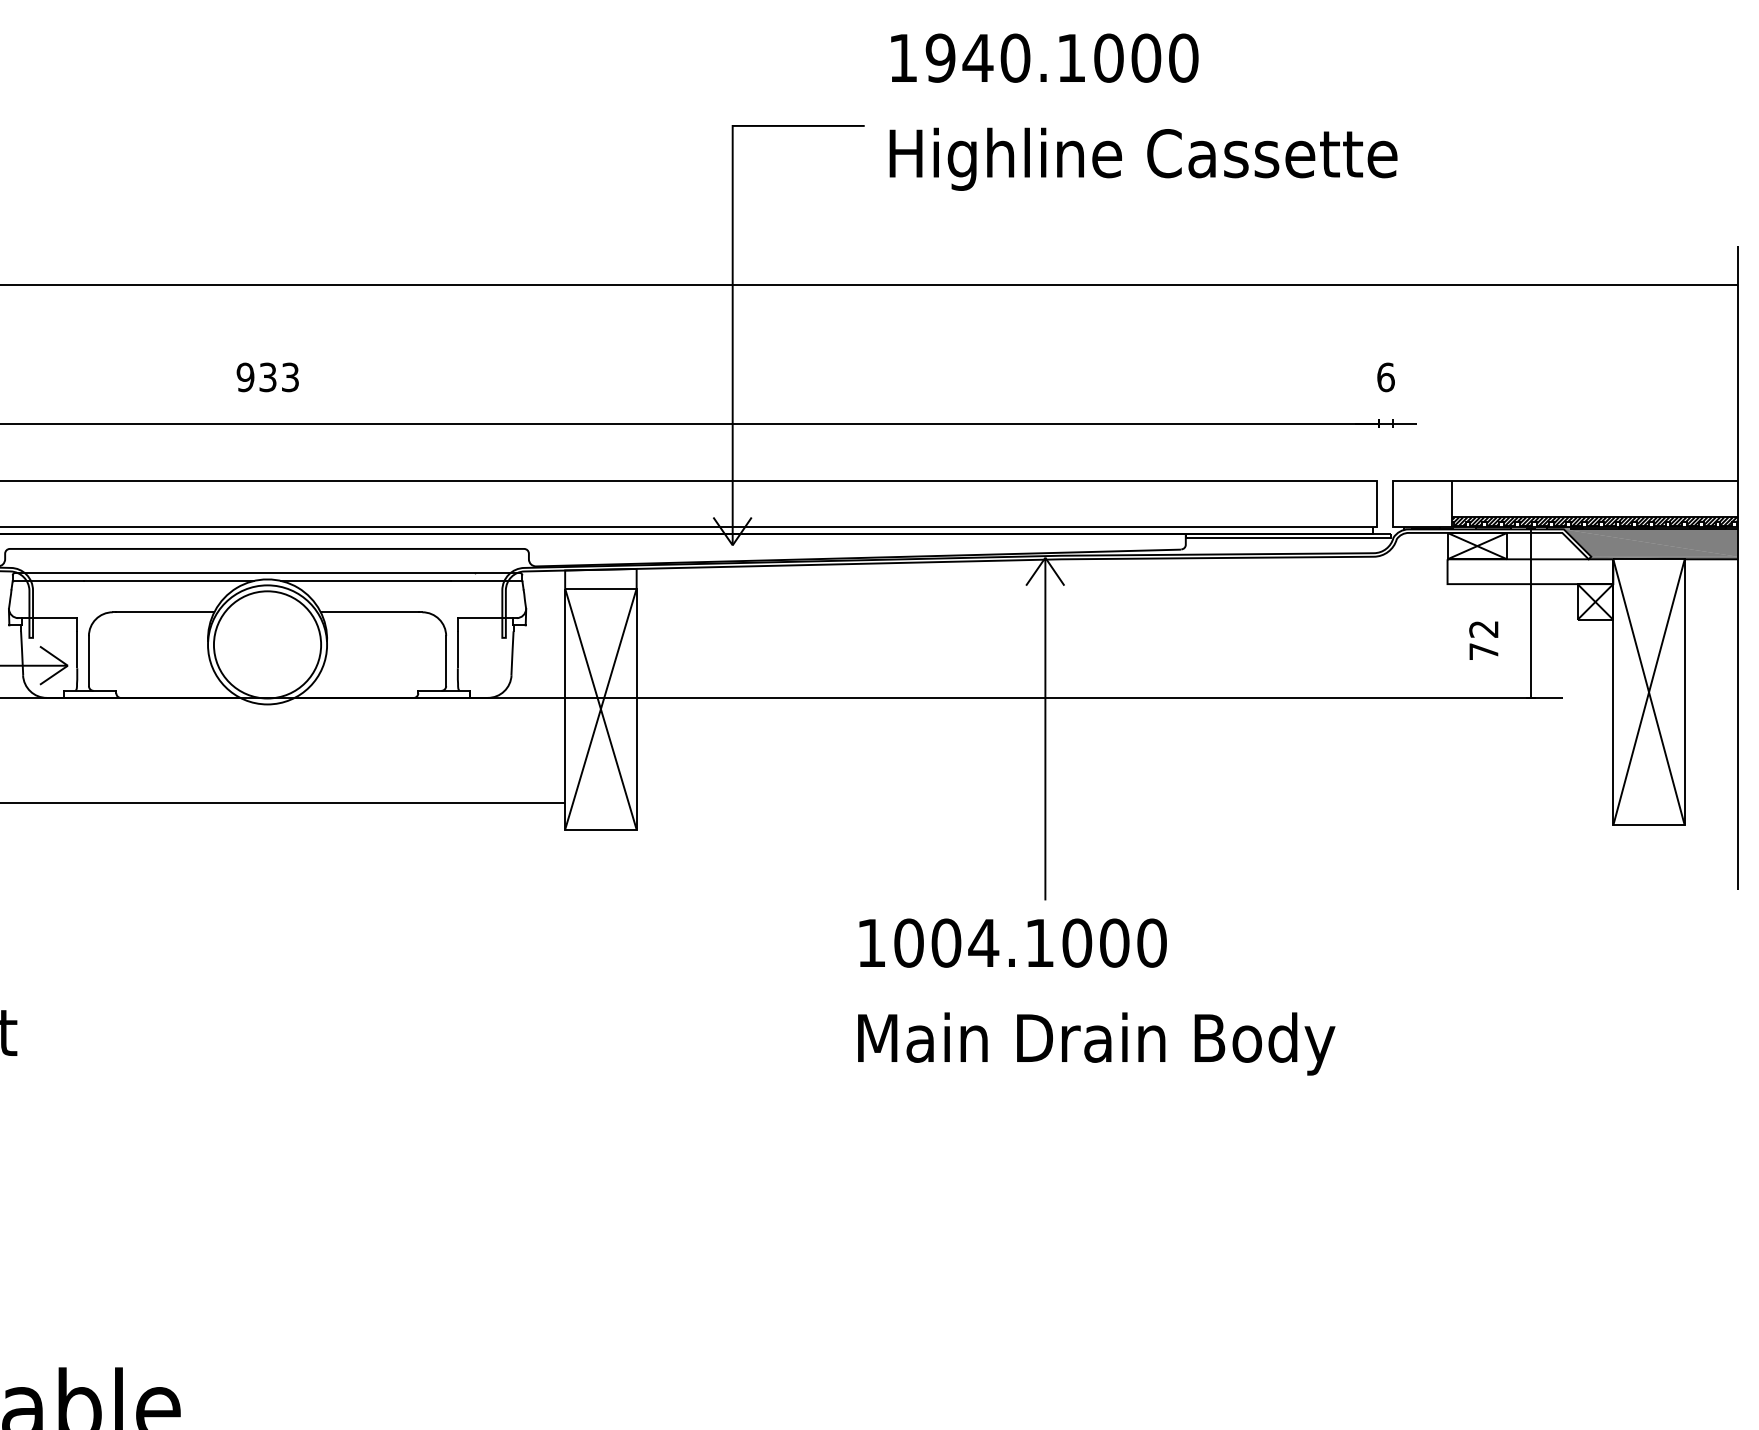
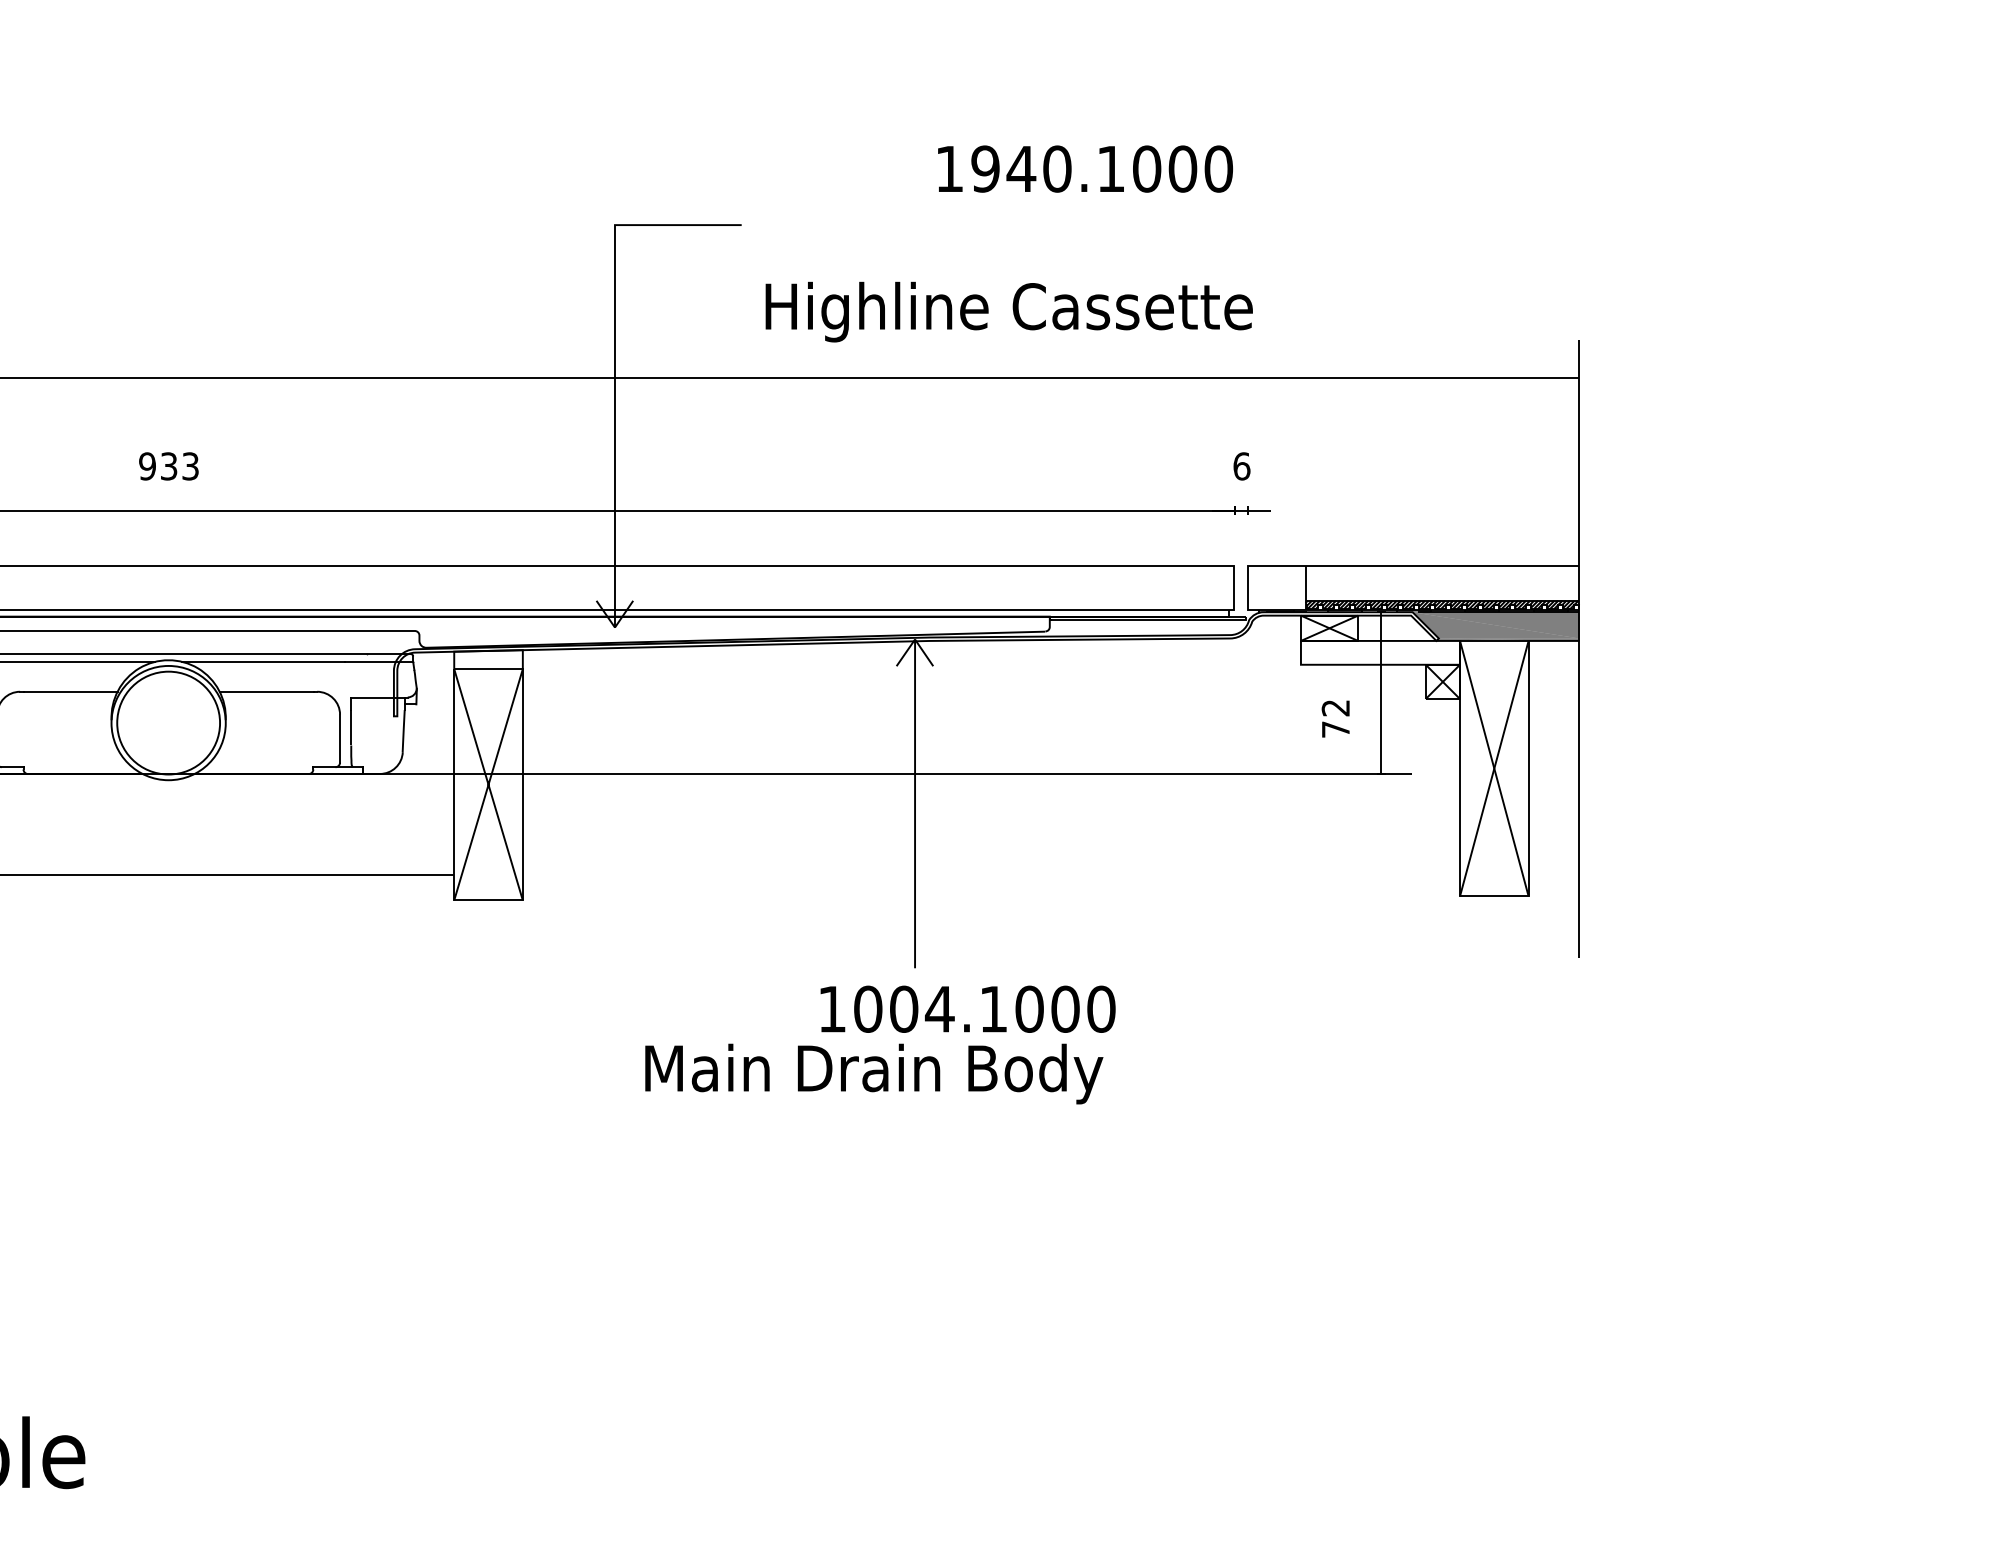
text: (1044, 57) -> (1085, 168), moved
text: (1142, 158) -> (1008, 311), moved
text: (1012, 942) -> (967, 1008), moved
text: (1096, 1043) -> (874, 1073), moved

